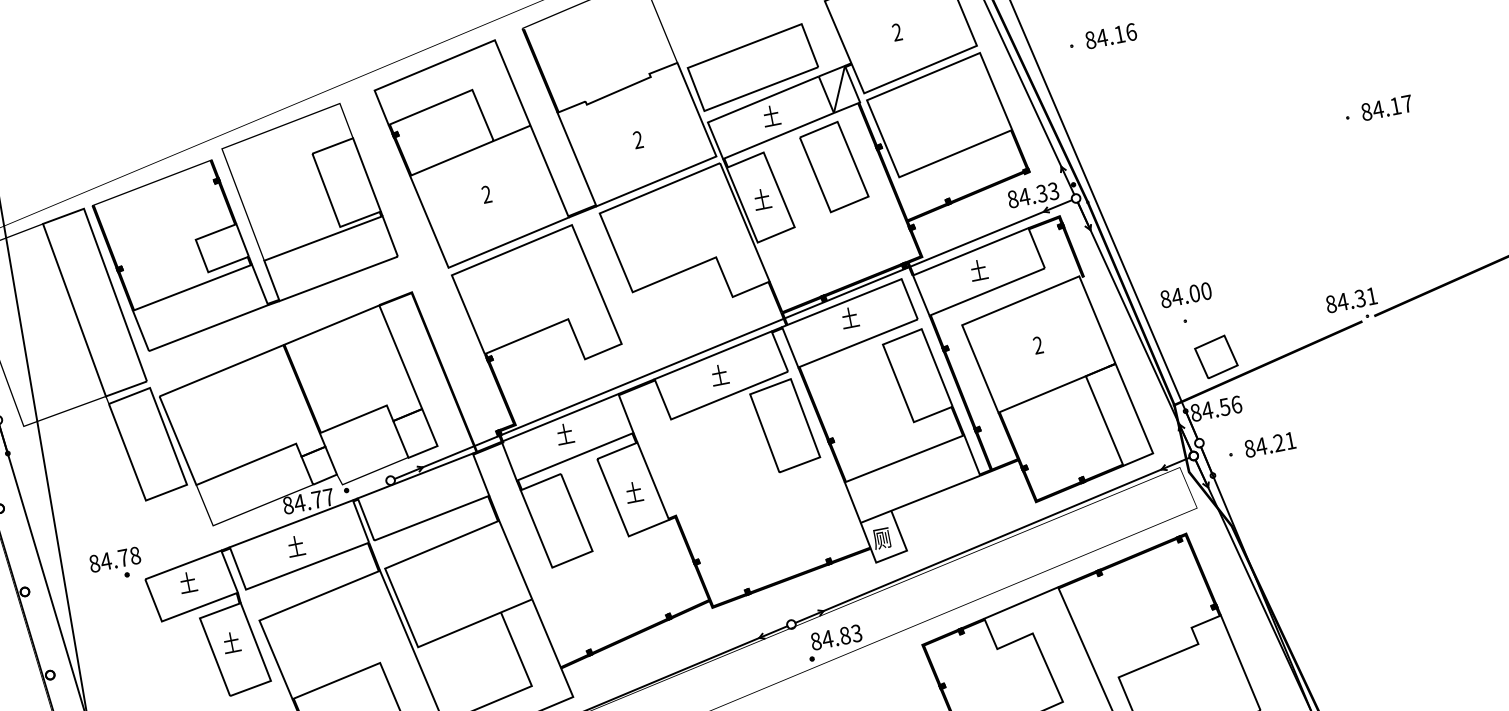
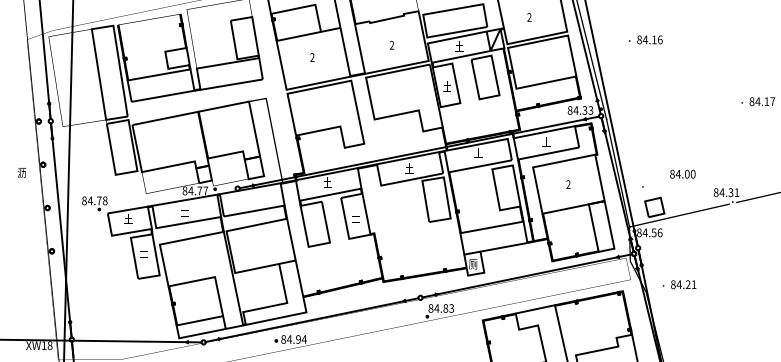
text: (1102, 37) -> (645, 39), moved
text: (1185, 293) -> (682, 173), moved
text: (1261, 445) -> (679, 284), moved

